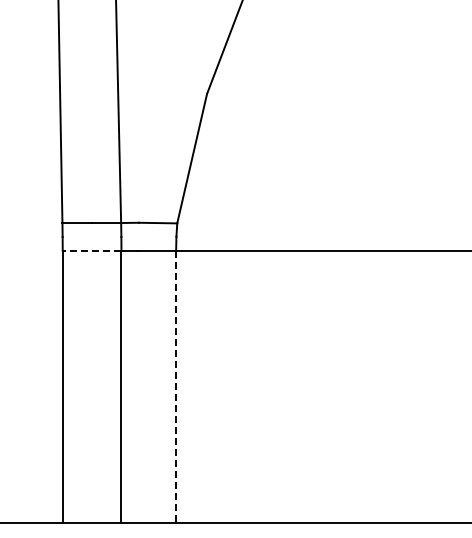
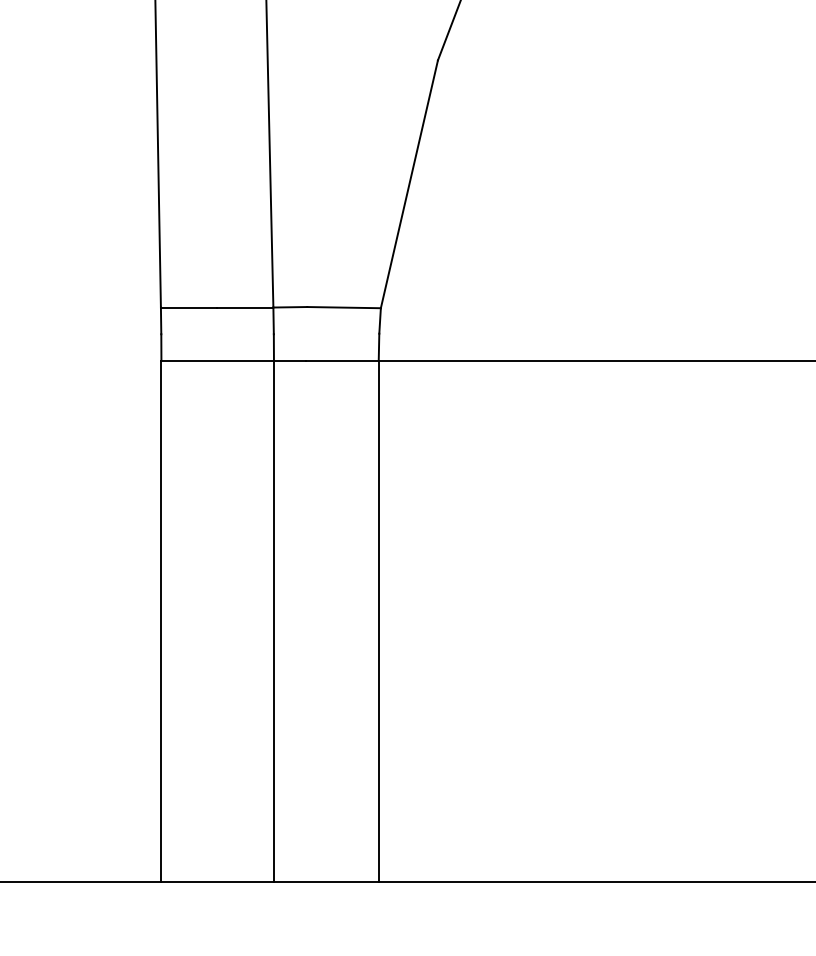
line: (91, 250) -> (216, 360), dashed -> solid
line: (176, 387) -> (379, 622), dashed -> solid

